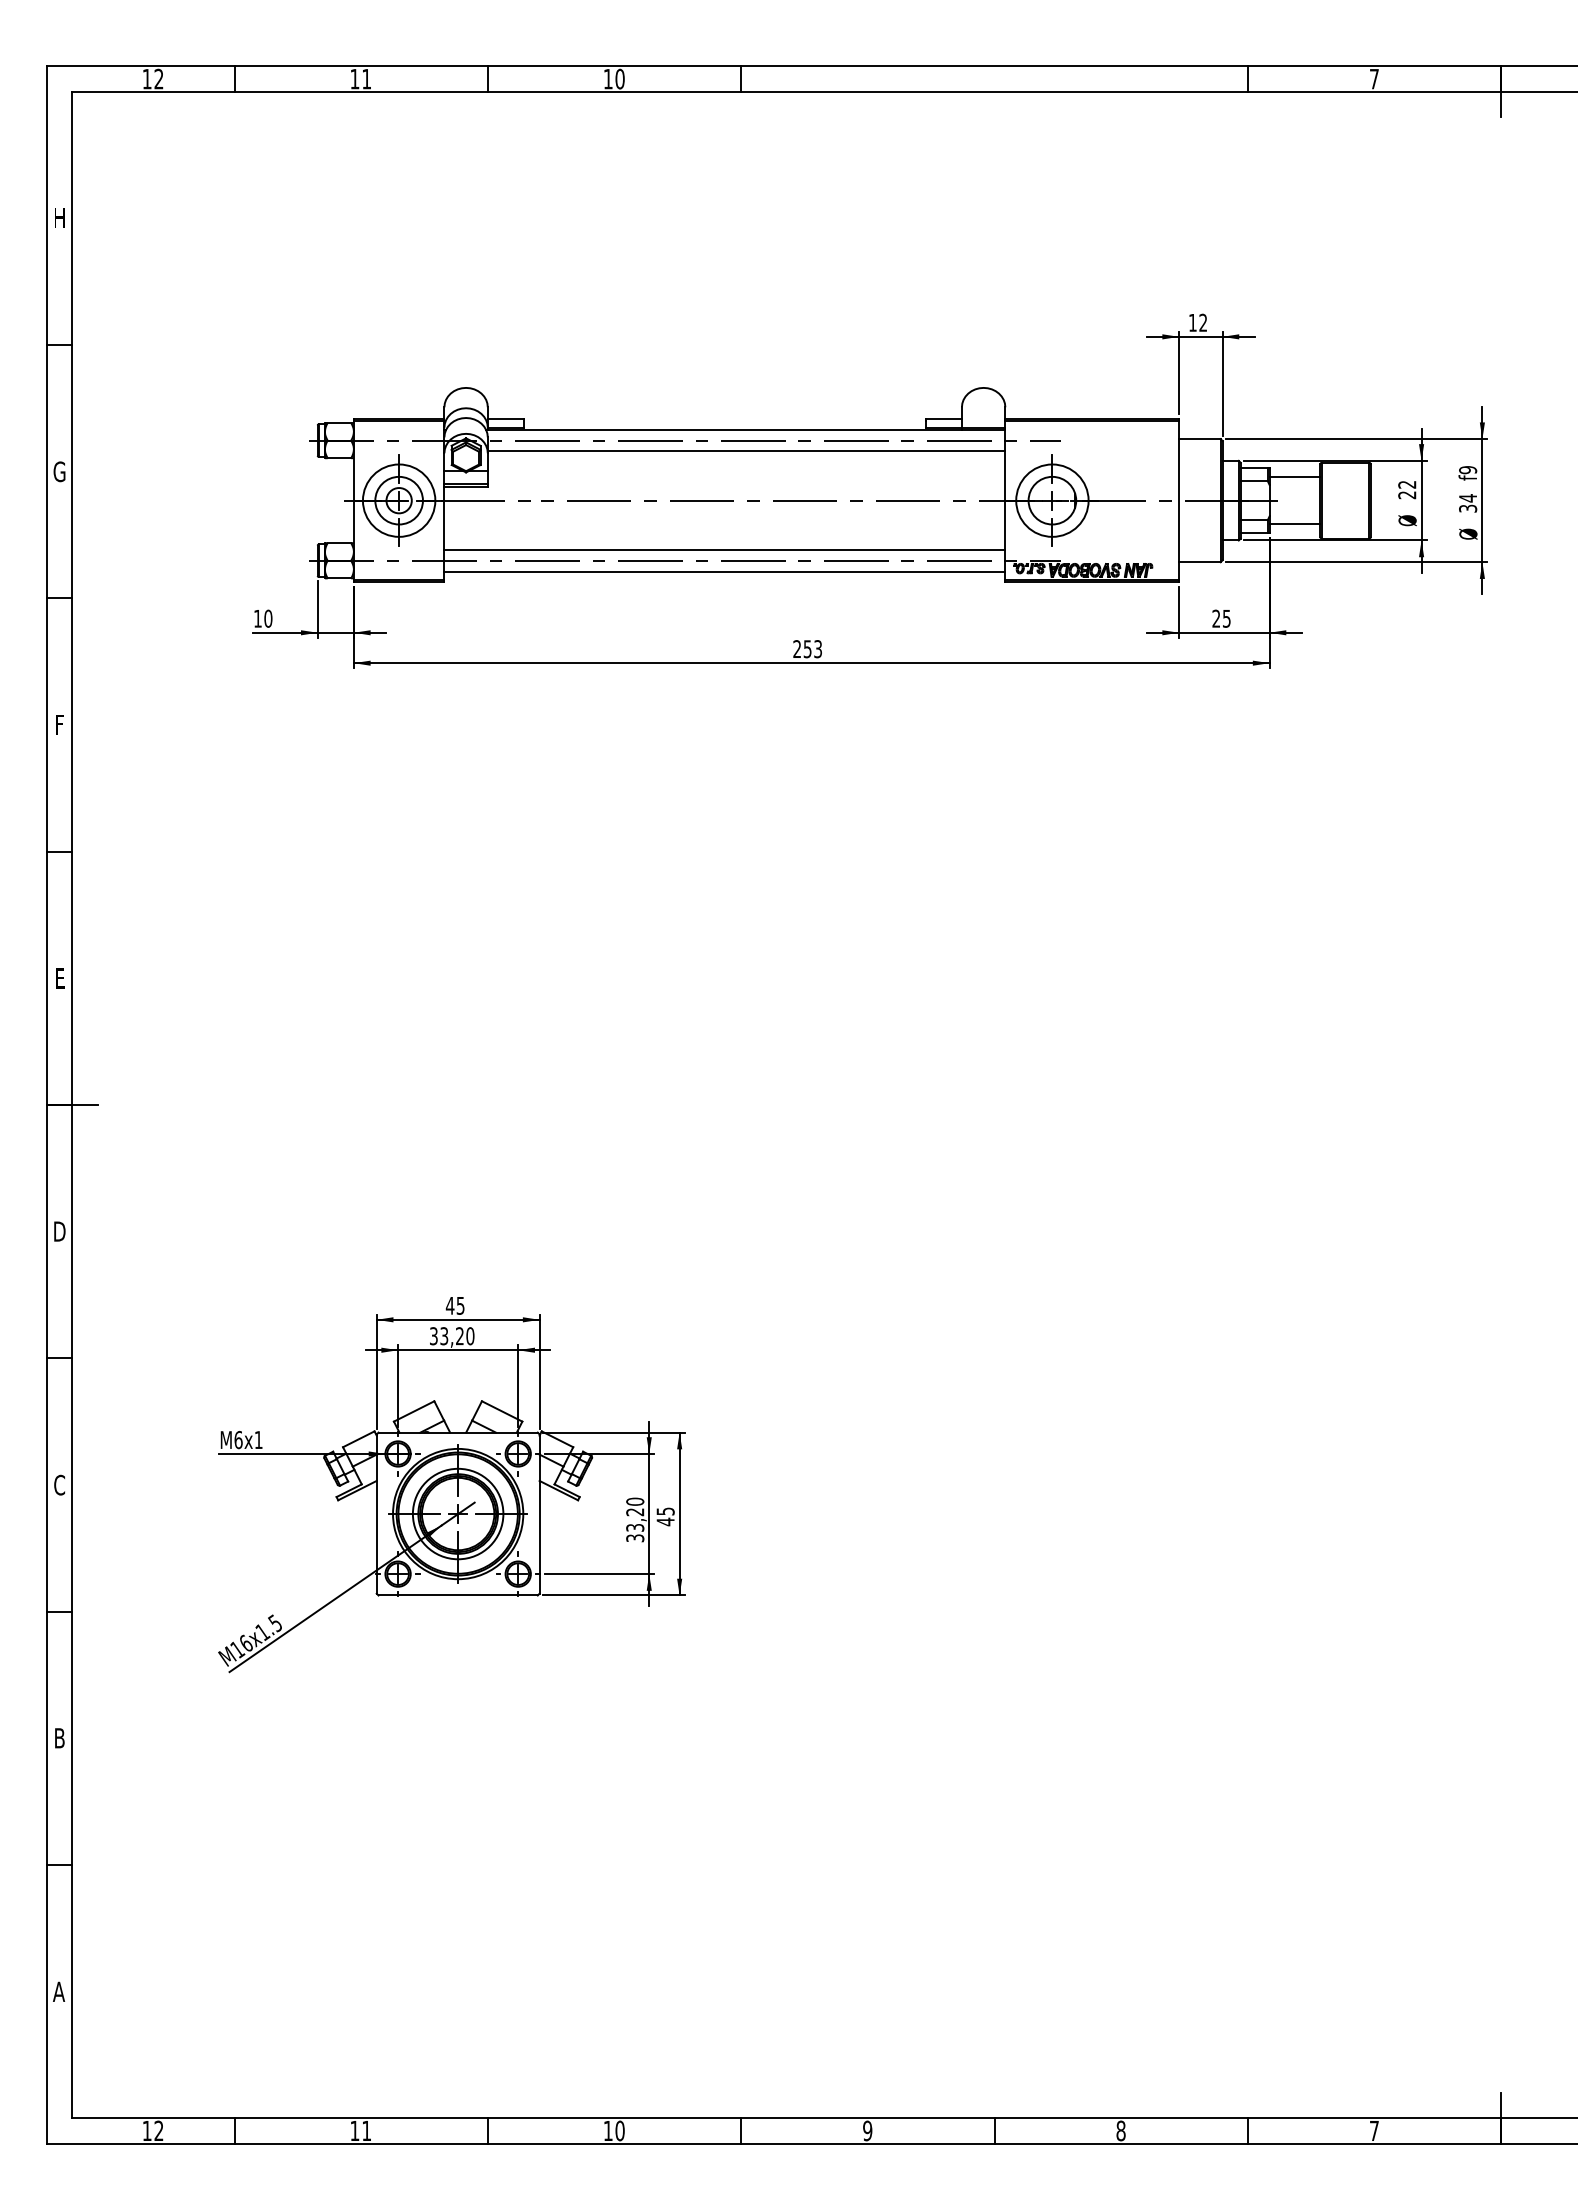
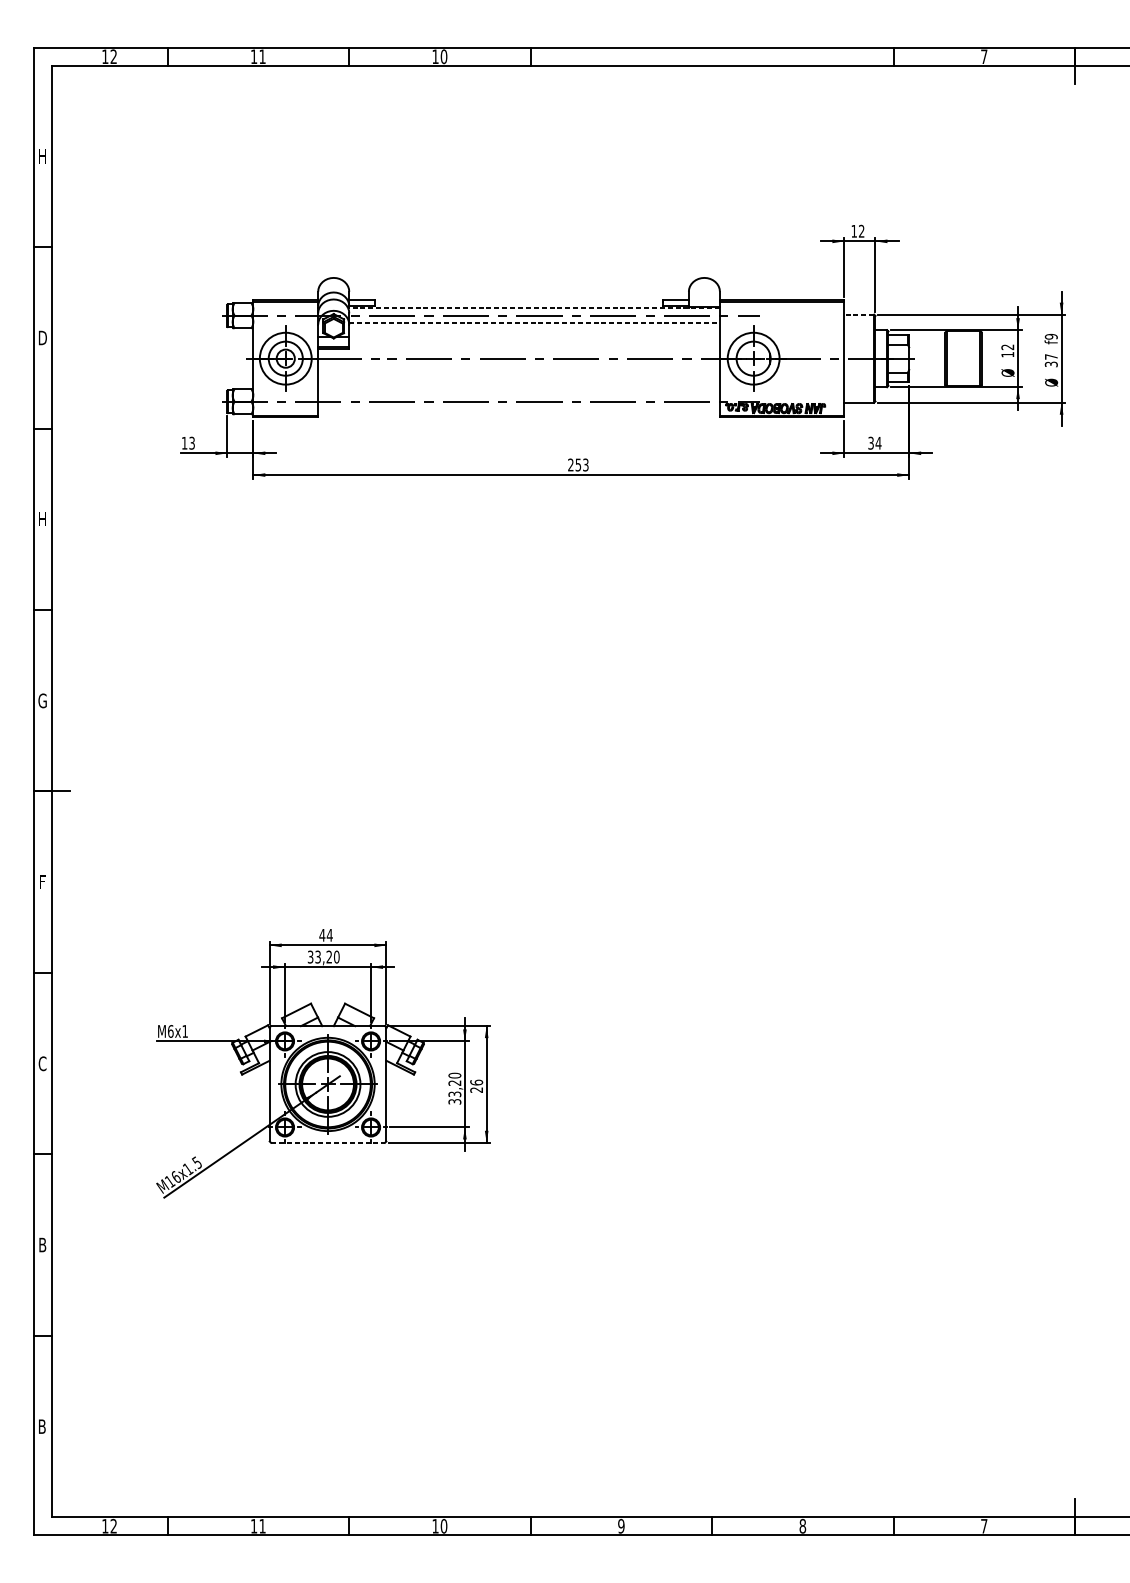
line: (745, 429) -> (533, 307), solid -> dashed
line: (1199, 439) -> (859, 314), solid -> dashed
line: (746, 451) -> (534, 323), solid -> dashed
text: (59, 471) -> (42, 337), G -> D
line: (1294, 477) -> (927, 342), removed
text: (1407, 495) -> (1007, 354), 22 -> 12
text: (1467, 498) -> (1050, 357), 34 -> 37
line: (1294, 524) -> (927, 375), removed
line: (724, 549) -> (518, 393), removed
line: (724, 571) -> (518, 409), removed
text: (268, 618) -> (192, 443), 10 -> 13
text: (1221, 618) -> (874, 443), 25 -> 34
text: (59, 724) -> (42, 518), F -> H
text: (59, 978) -> (42, 700), E -> G
text: (59, 1231) -> (42, 882), D -> F
text: (460, 1305) -> (329, 935), 45 -> 44
text: (665, 1516) -> (476, 1086), 45 -> 26
line: (458, 1595) -> (328, 1142), solid -> dashed
text: (59, 1991) -> (42, 1426), A -> B

